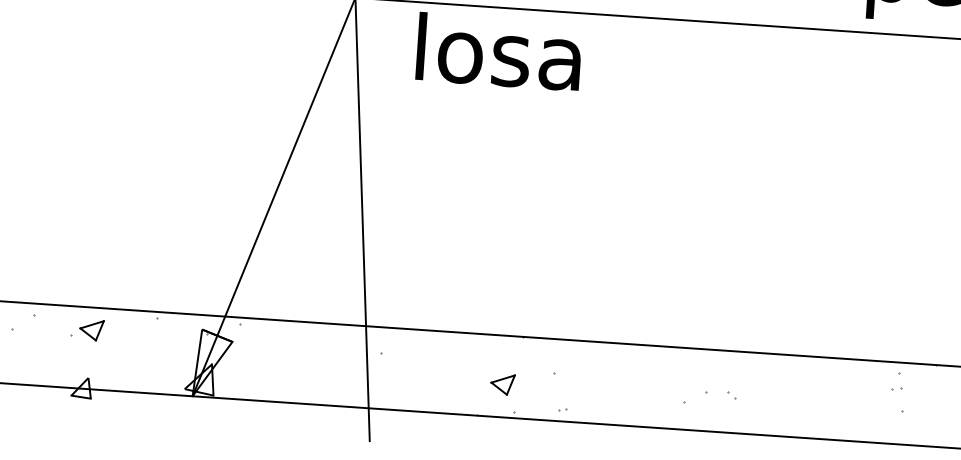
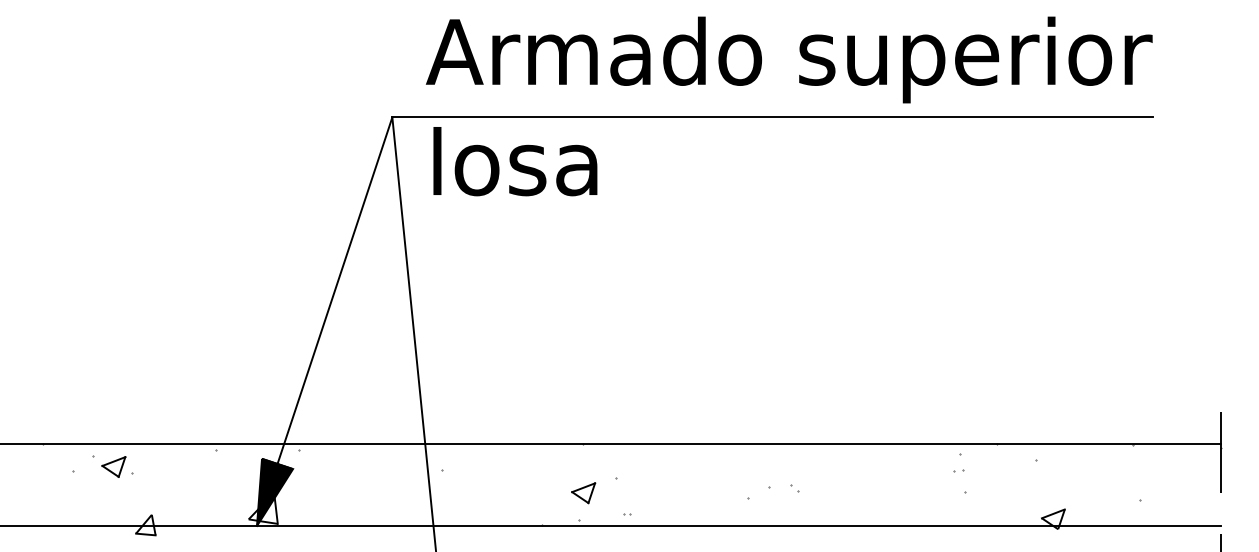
text: (499, 51) -> (515, 161), moved
part: (91, 329) -> (113, 466), moved
fill: (213, 364) -> (275, 492), added
part: (502, 384) -> (583, 493), moved

